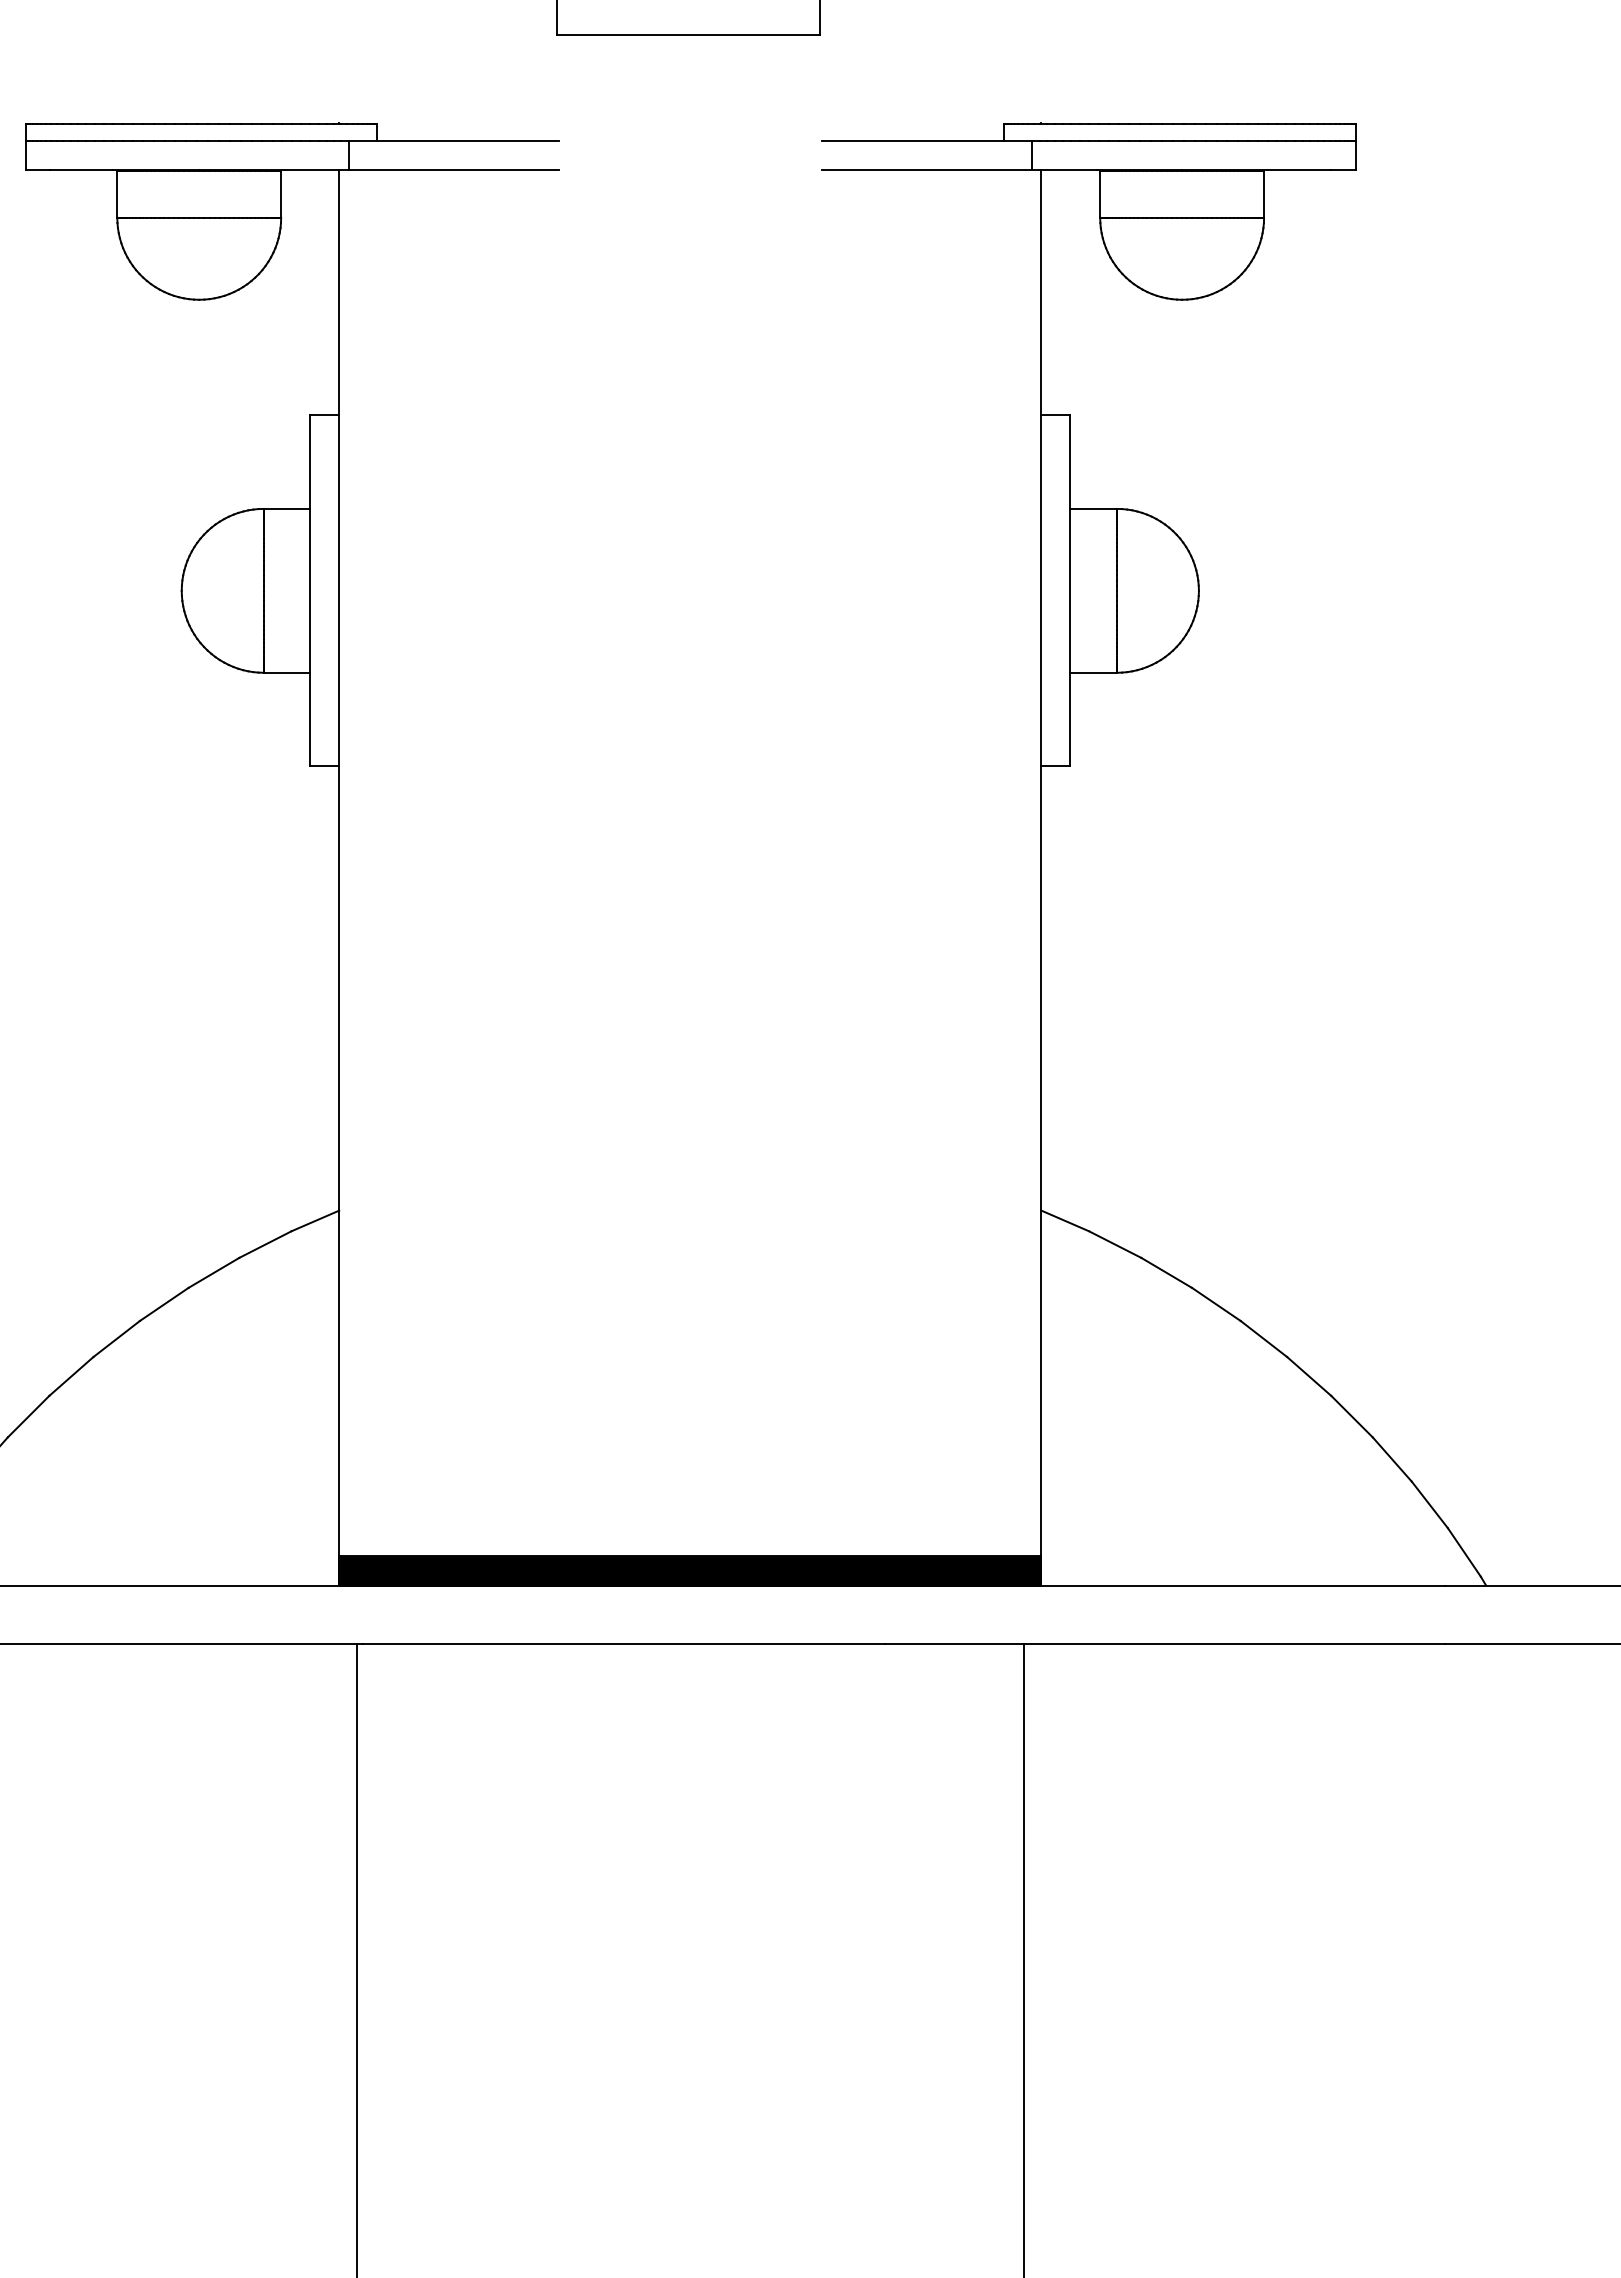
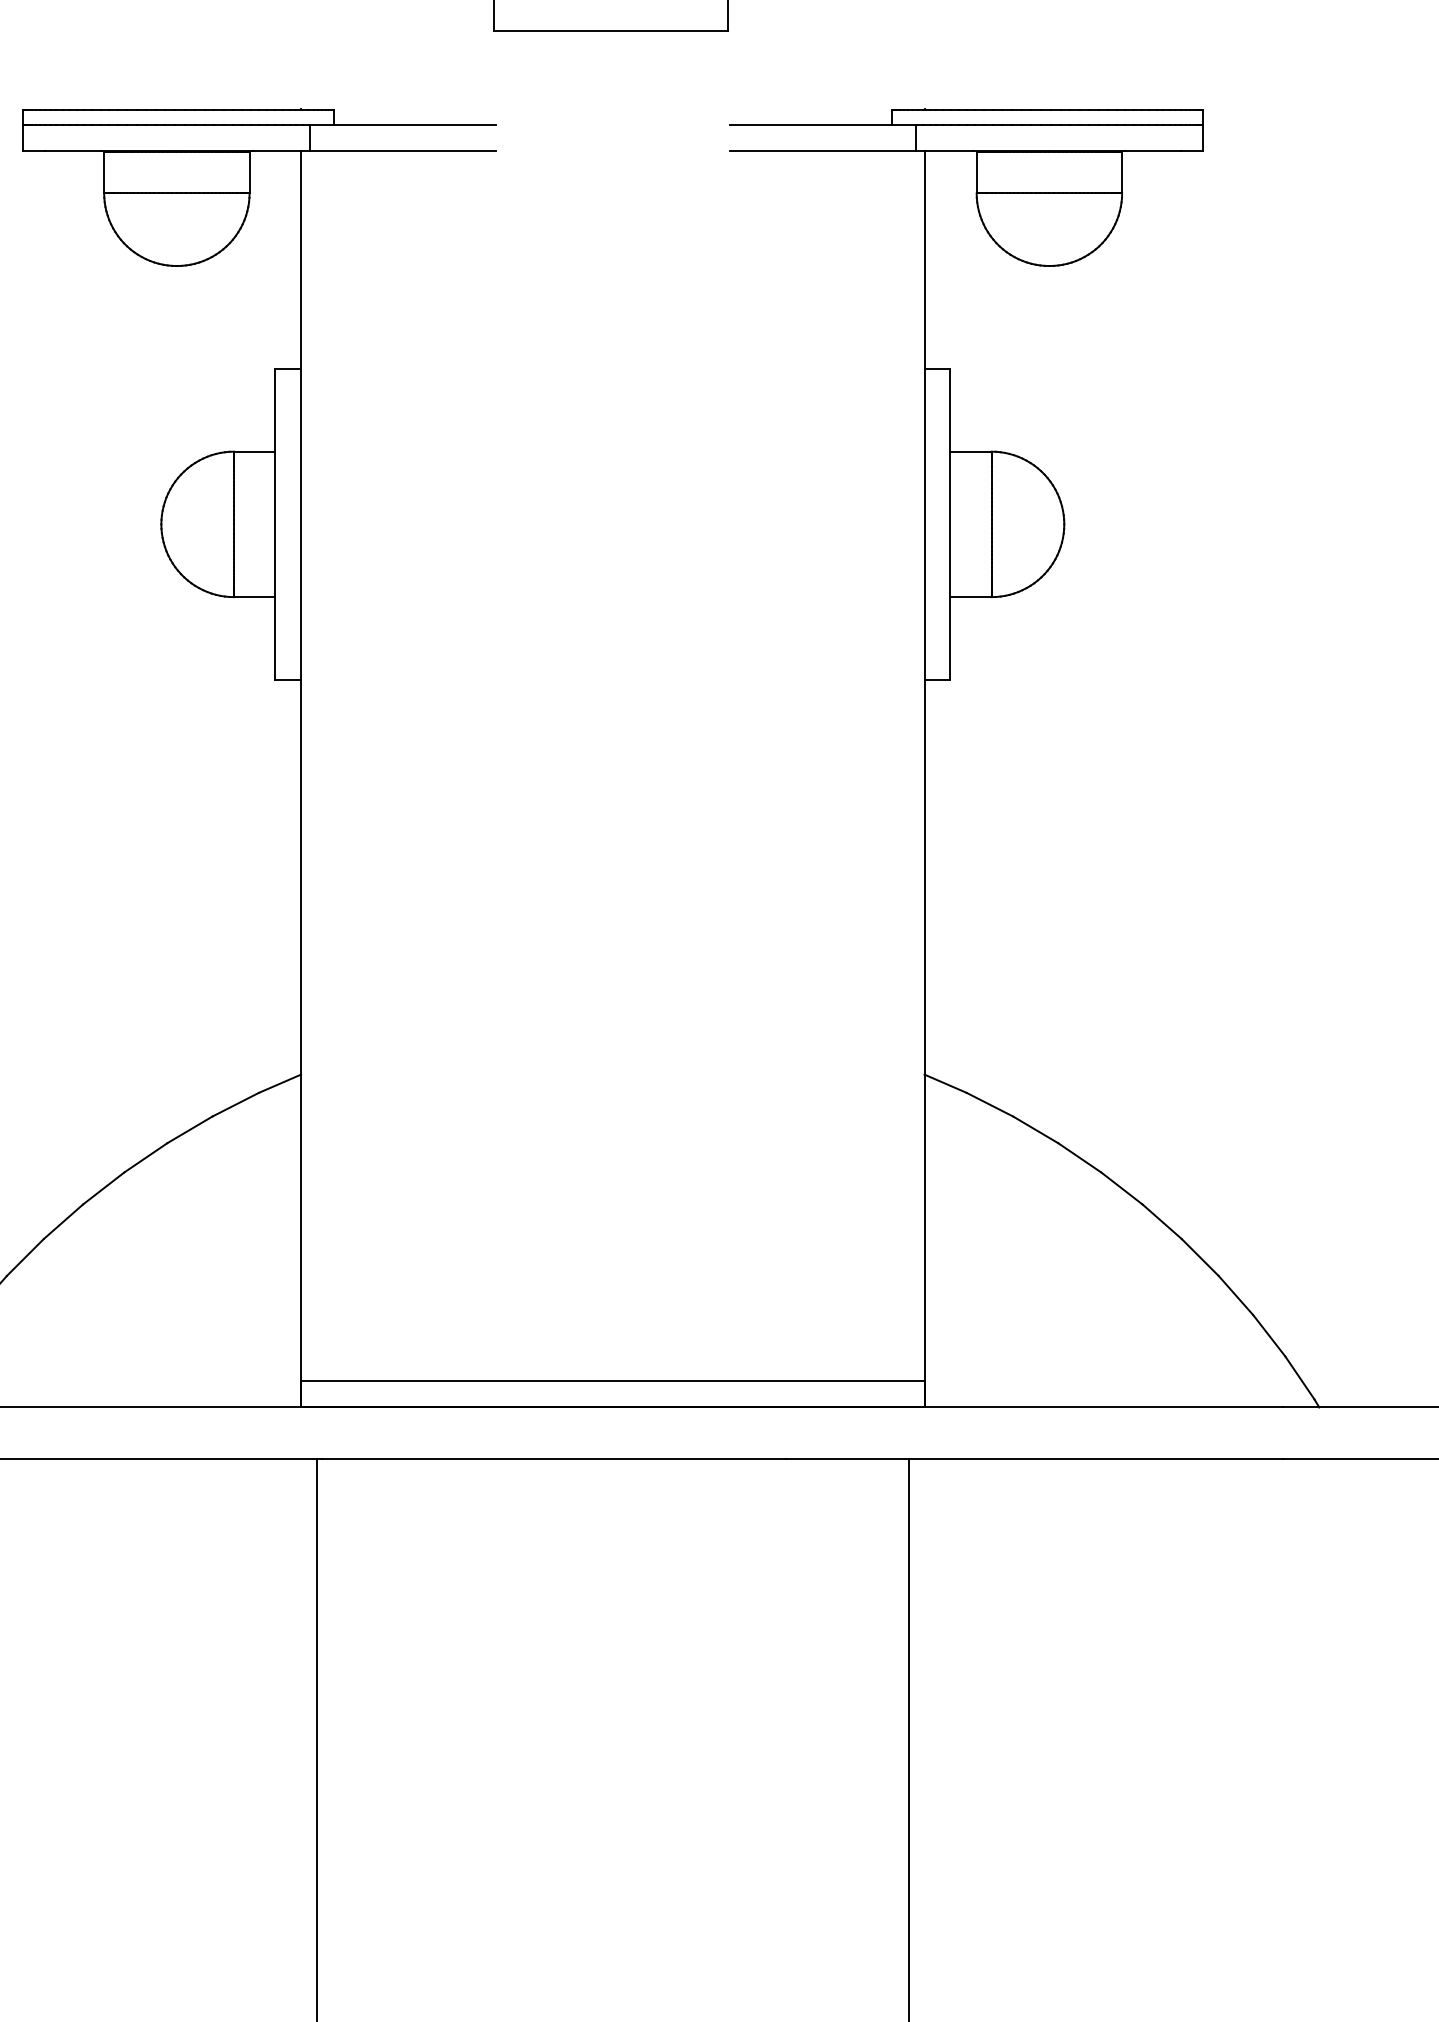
fill: (690, 1570) -> (612, 1394), removed

